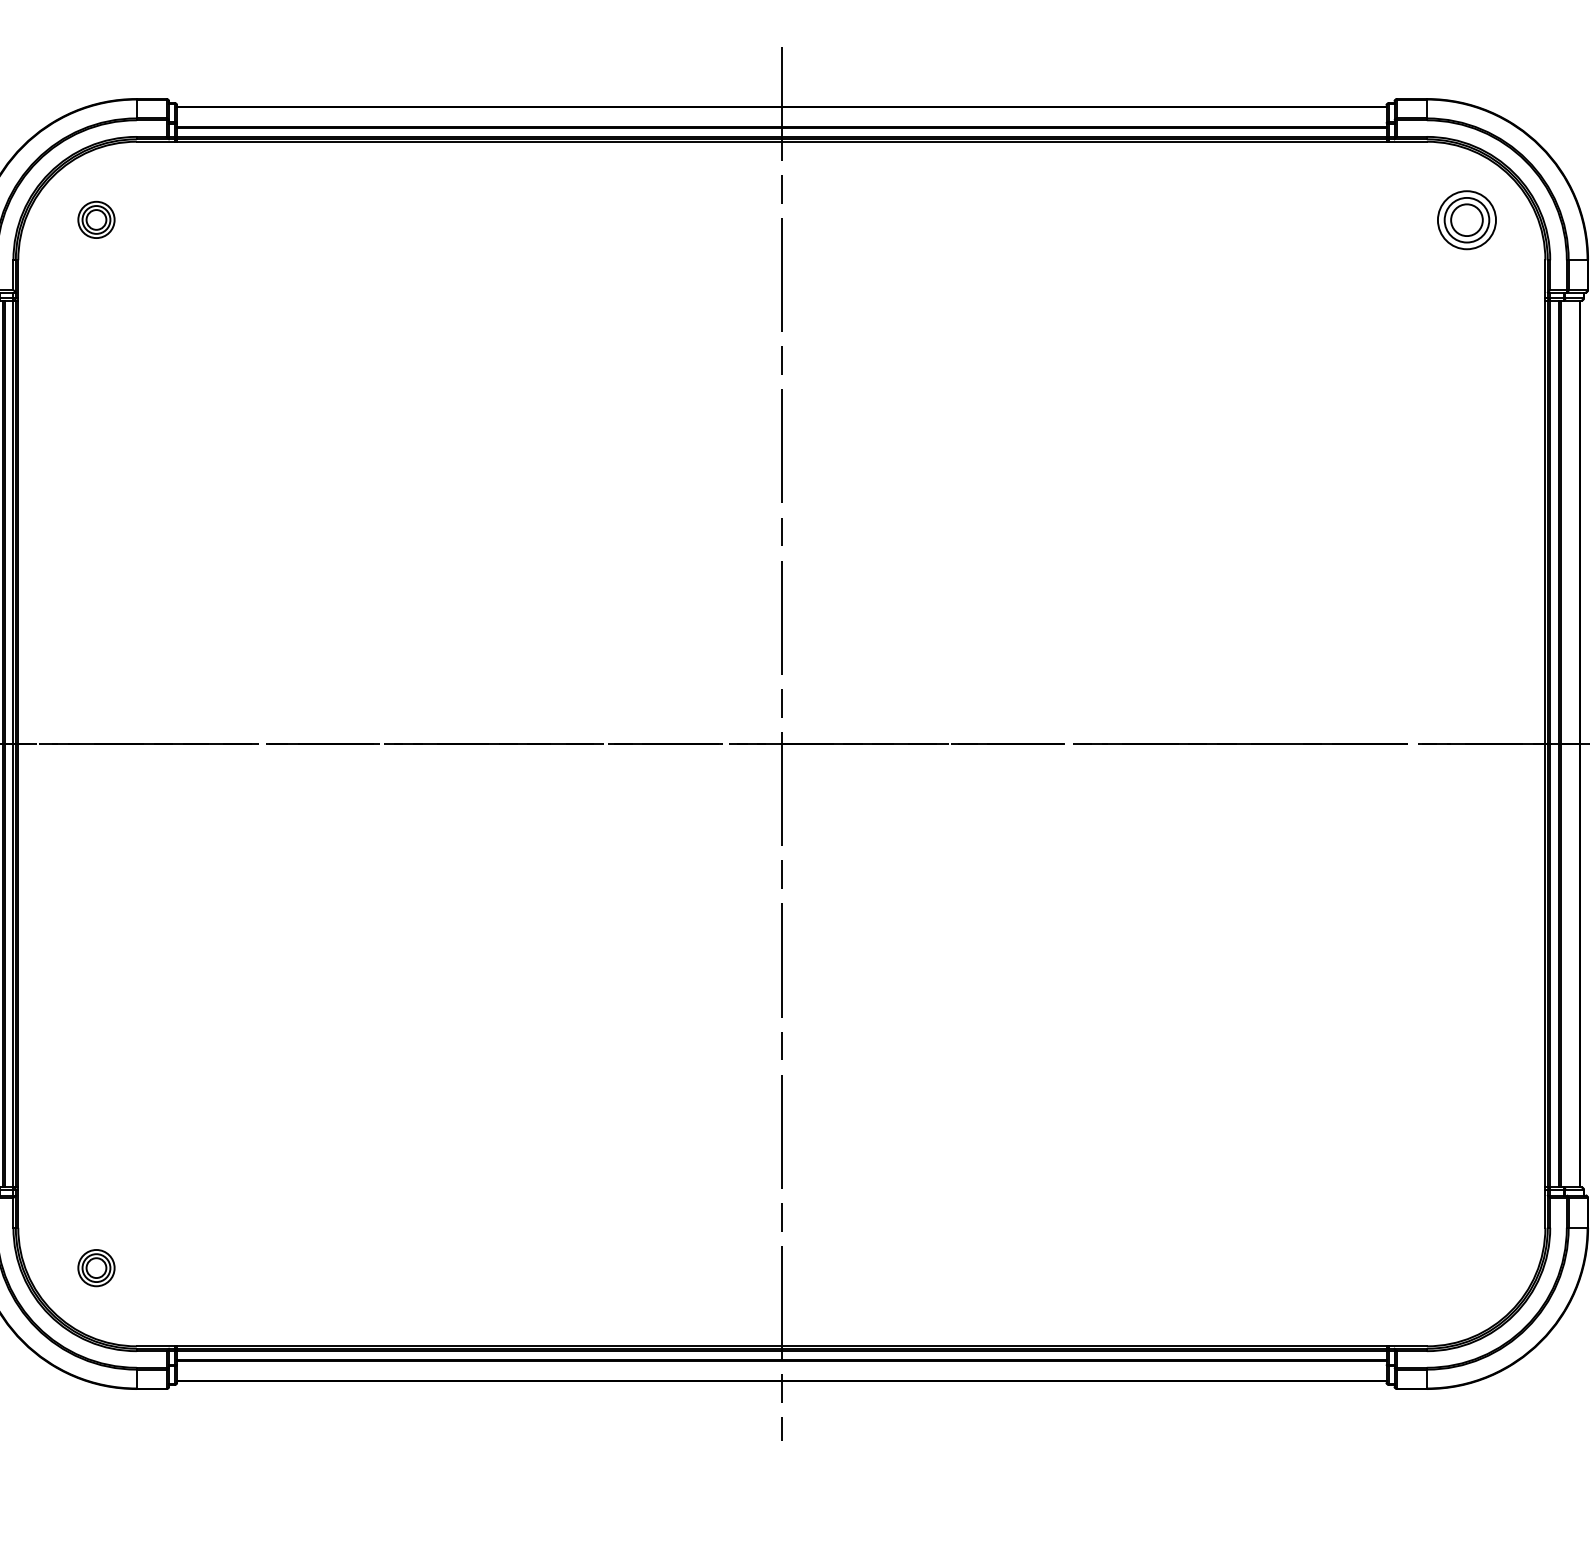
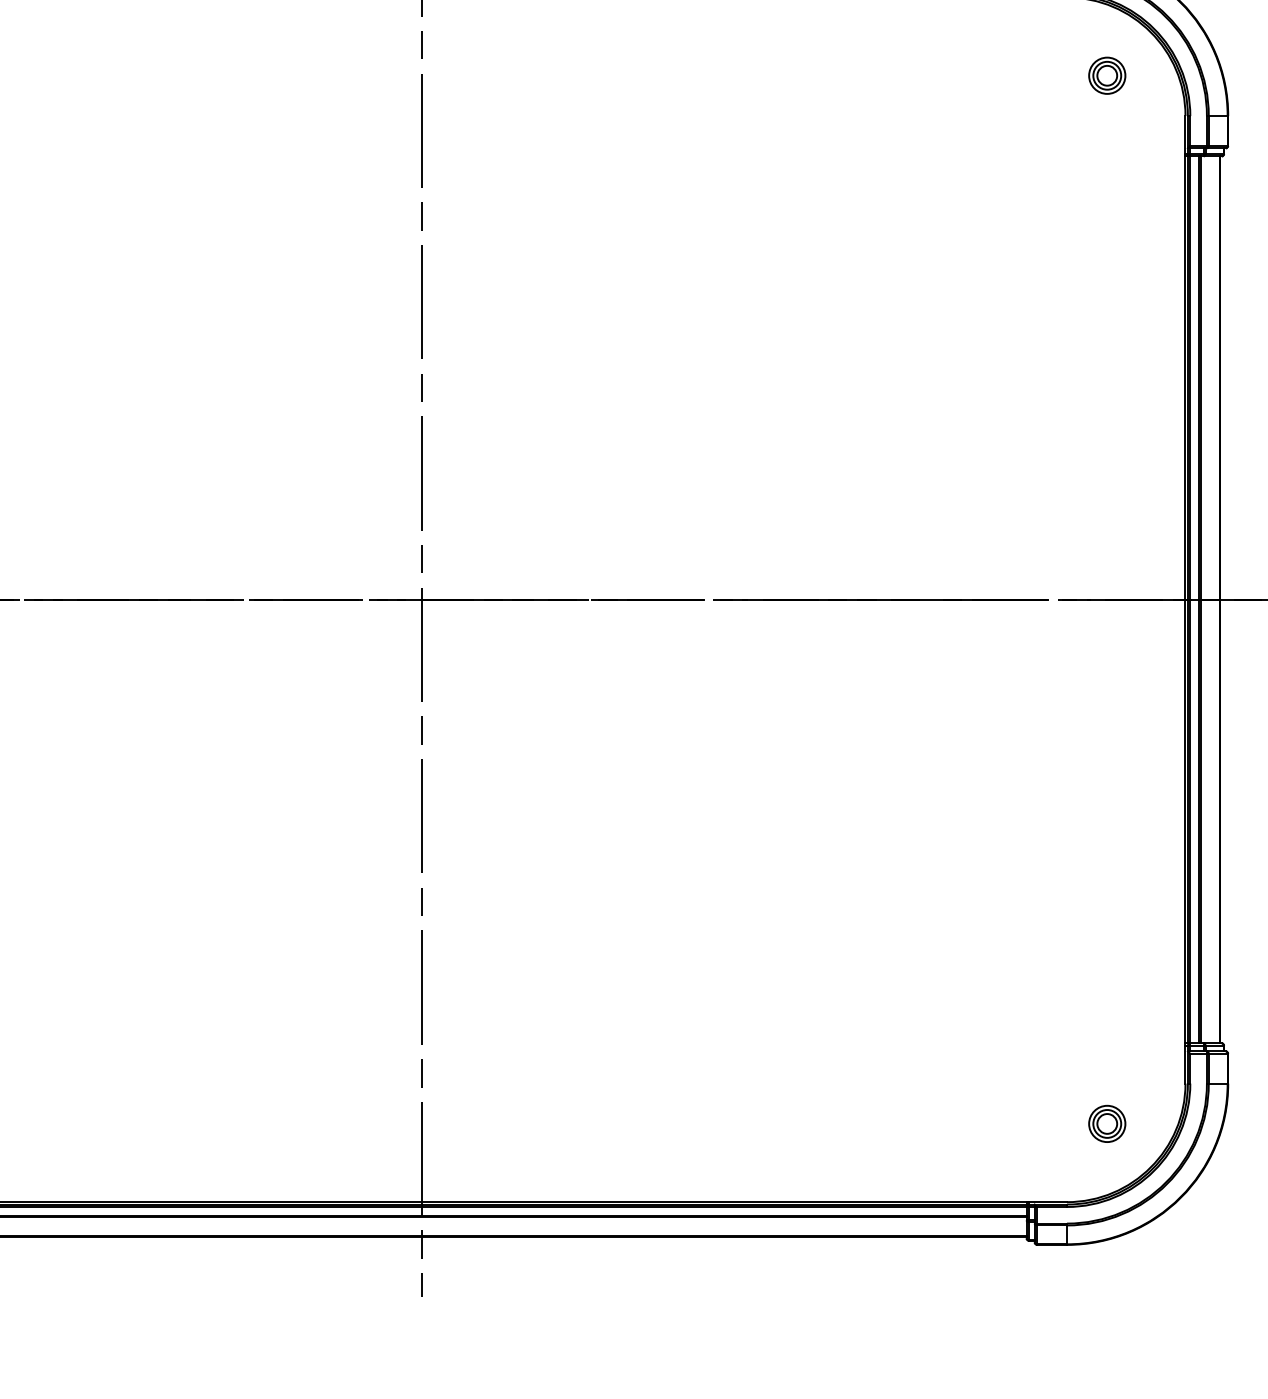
part: (1467, 219) -> (1107, 75), size x0.62
part: (1467, 1268) -> (1107, 1124), added

